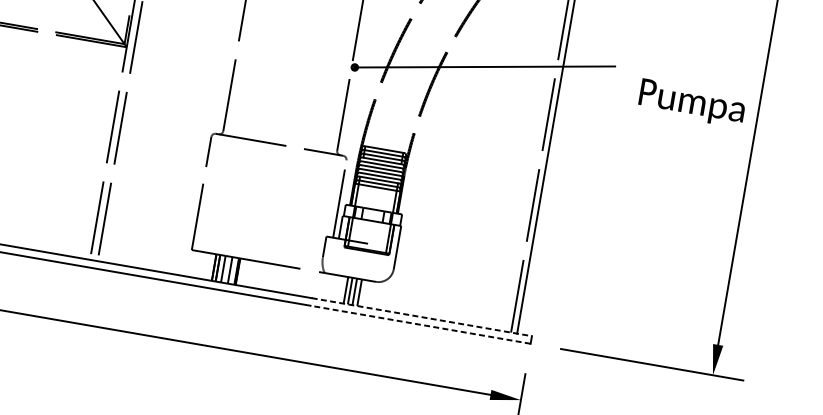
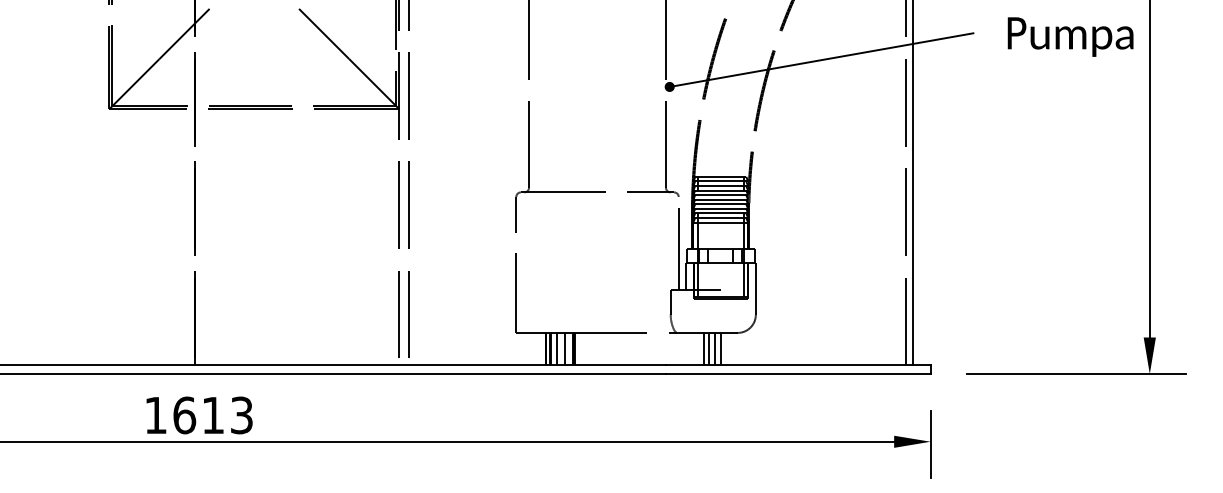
text: (692, 103) -> (1070, 36), moved
line: (422, 316) -> (798, 364), dashed -> solid
line: (419, 325) -> (797, 374), dashed -> solid

